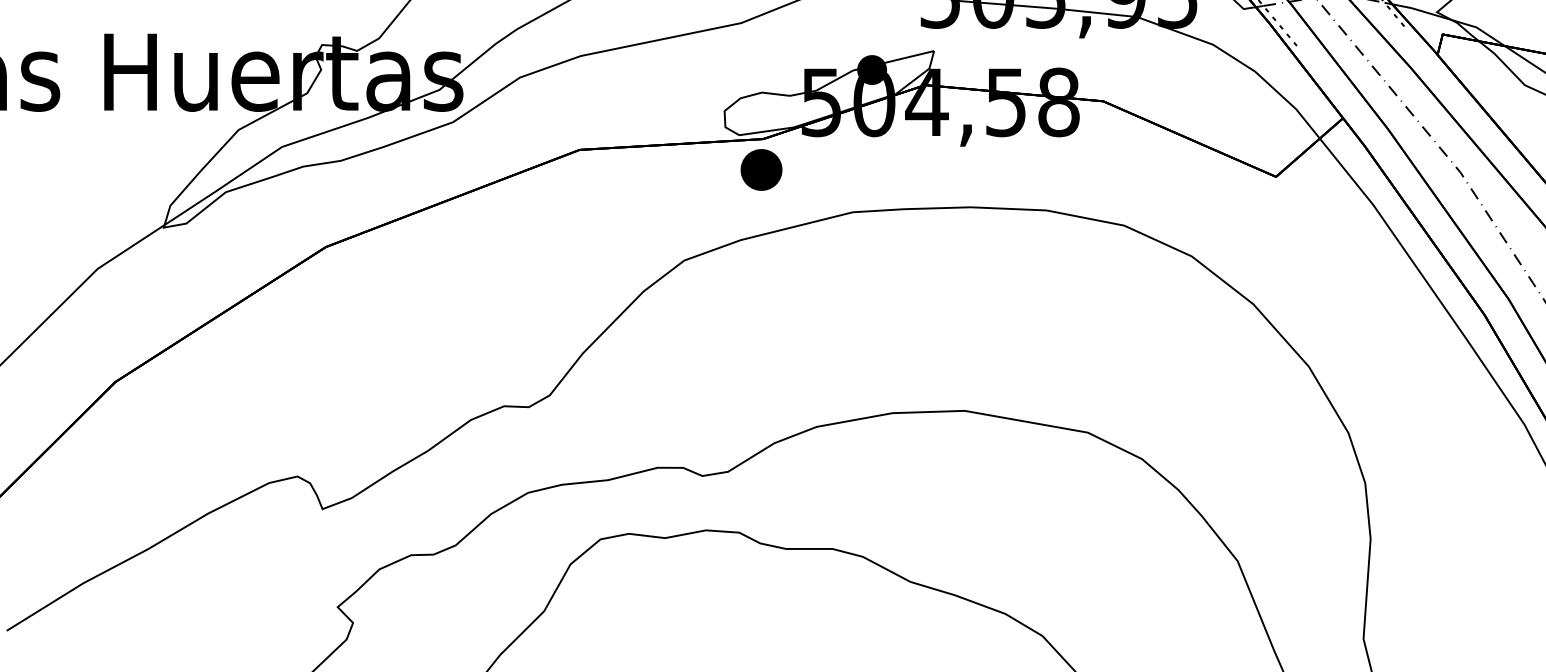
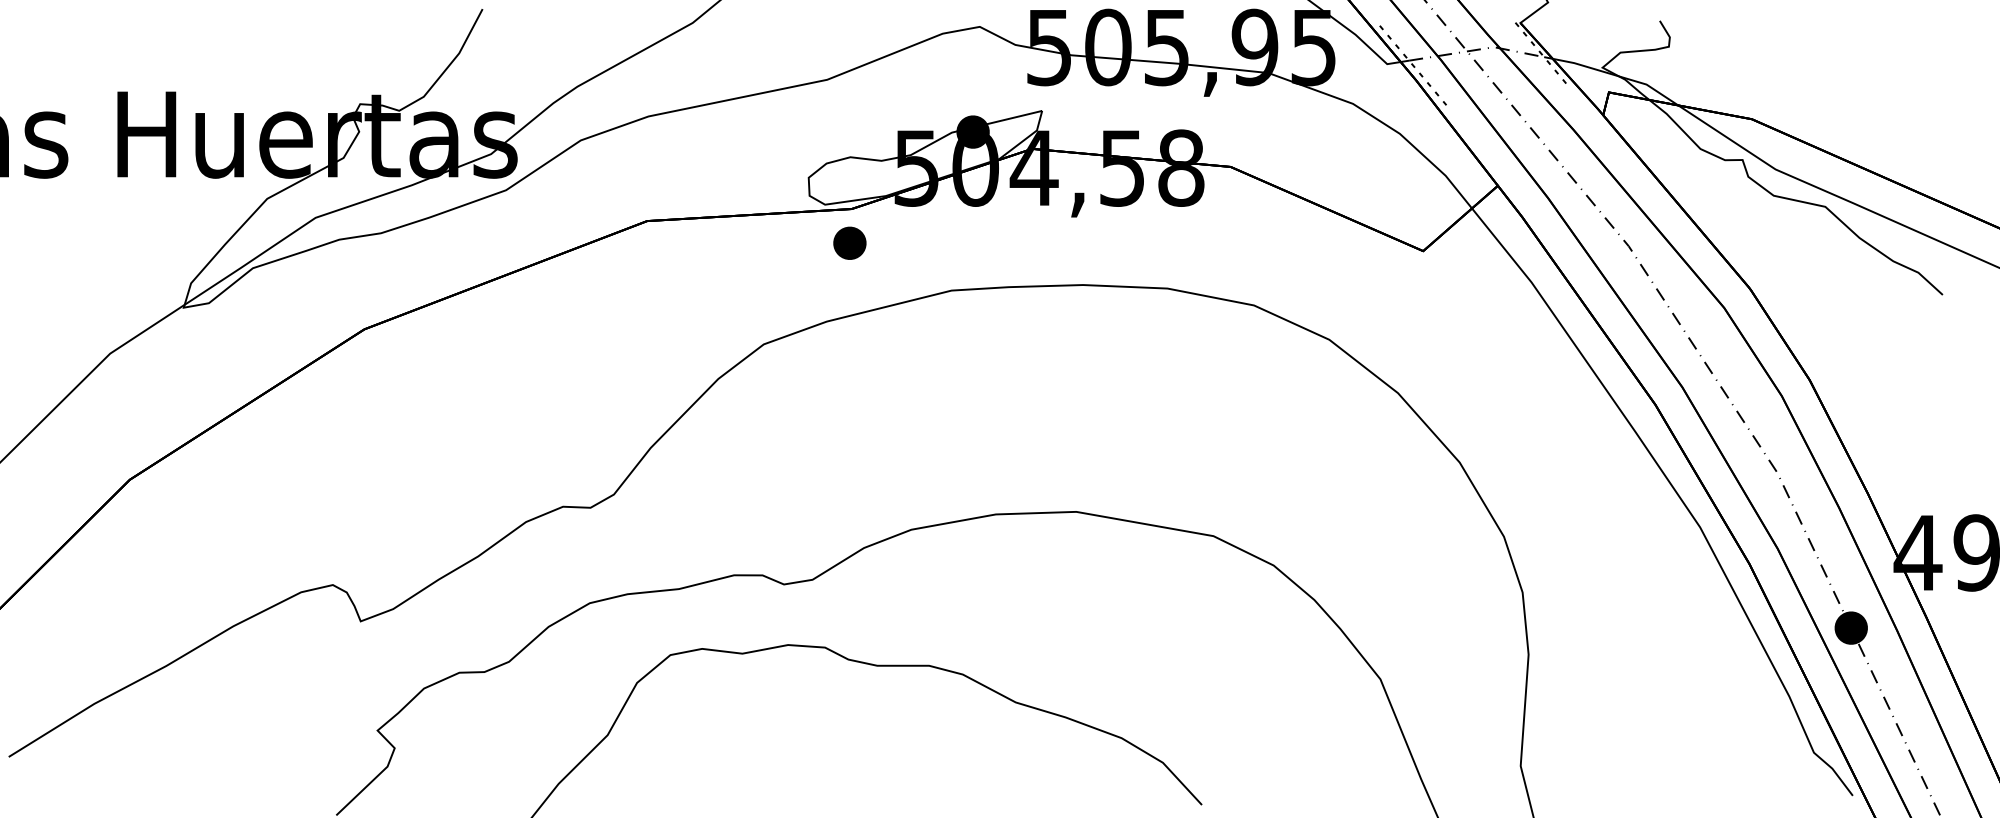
part: (761, 169) -> (849, 242), size x0.71

